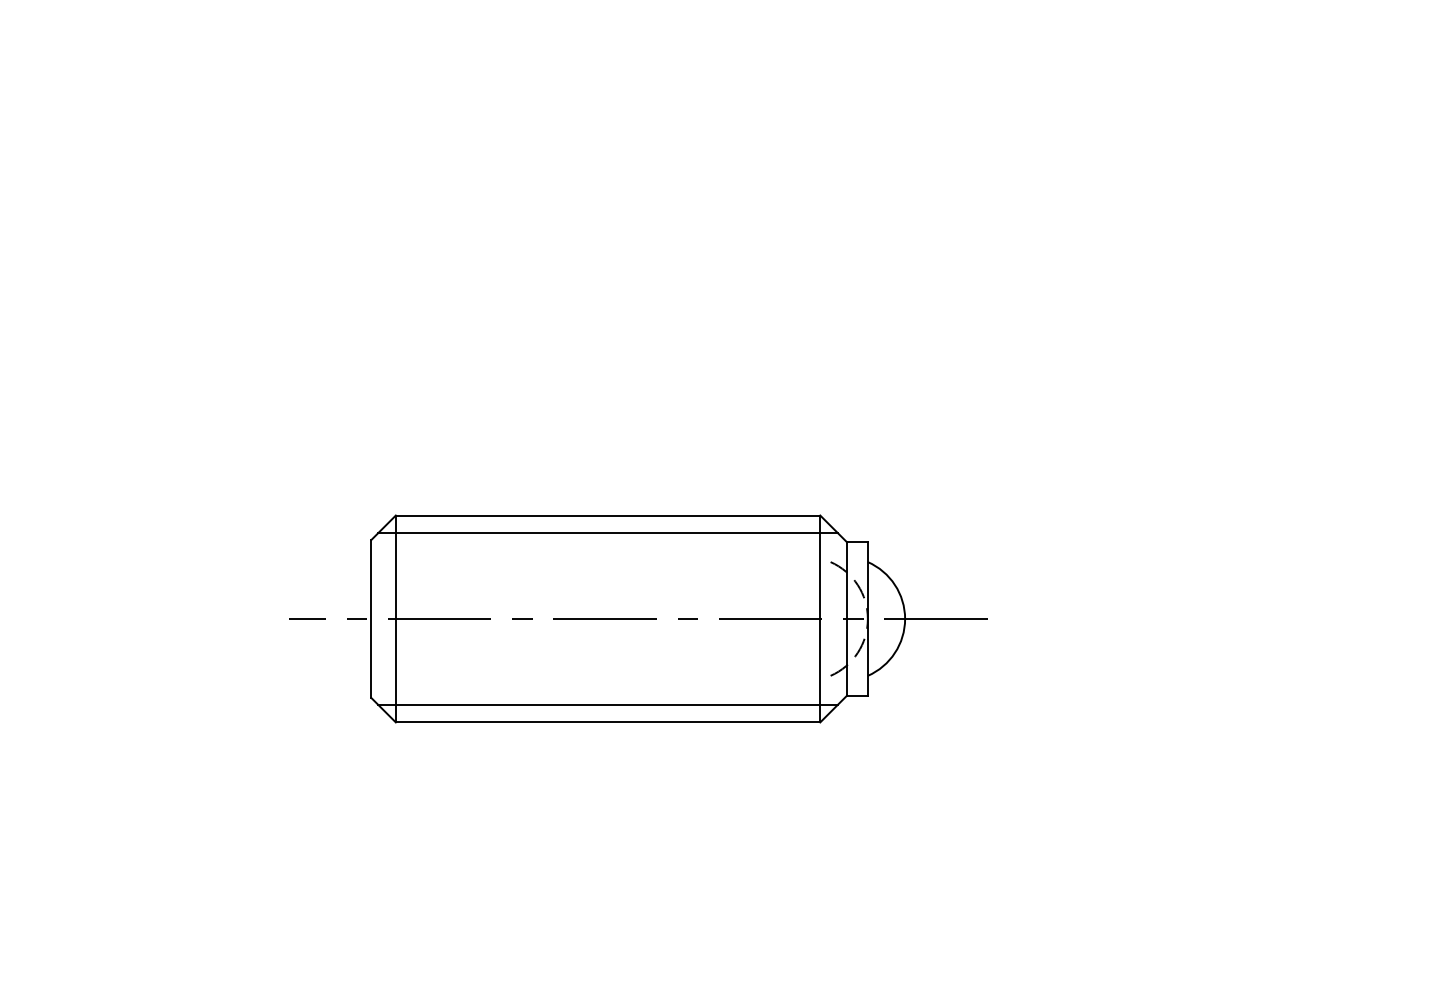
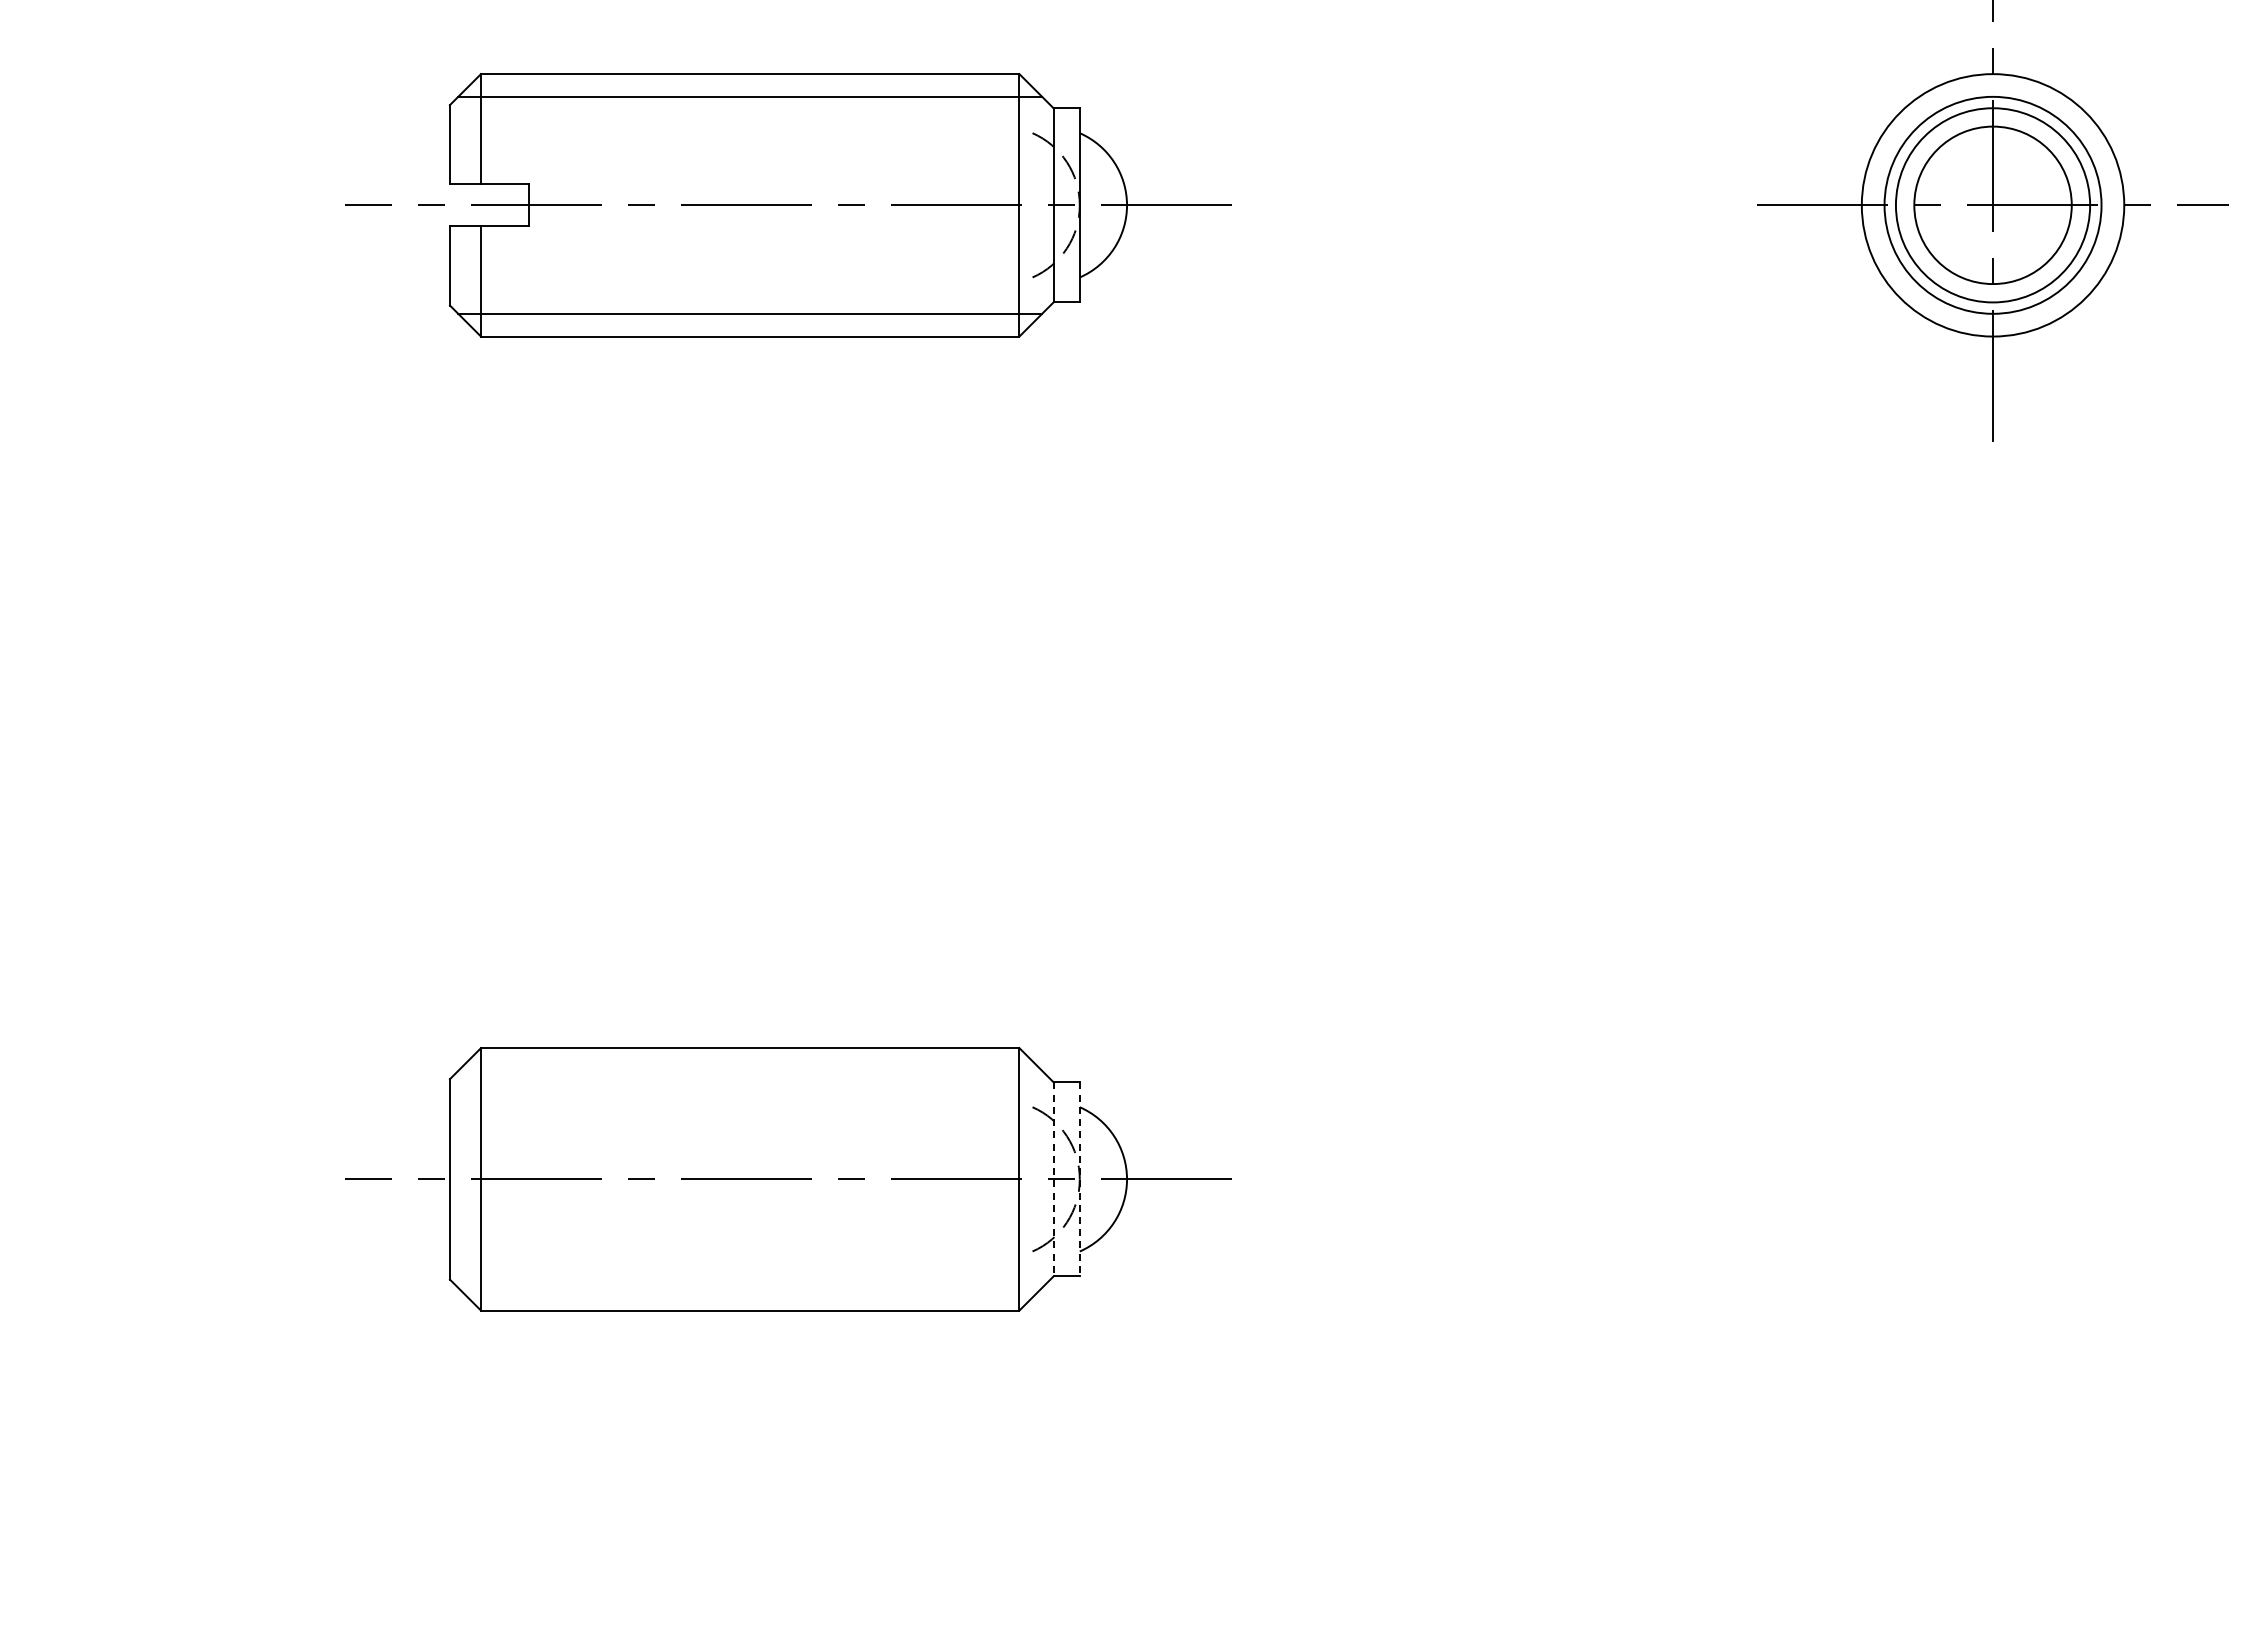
line: (608, 533) -> (750, 1070), removed
line: (847, 619) -> (1053, 1179), solid -> dashed
line: (867, 619) -> (1079, 1179), solid -> dashed
line: (608, 704) -> (750, 1287), removed

